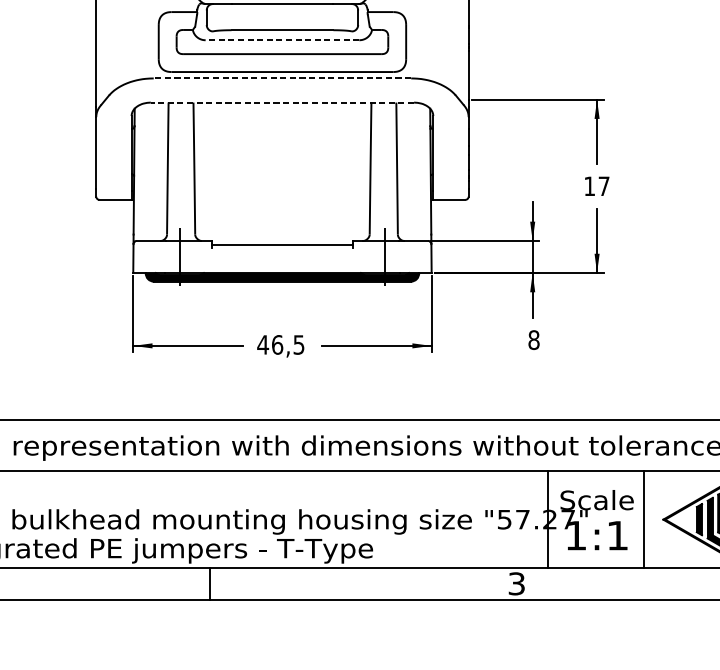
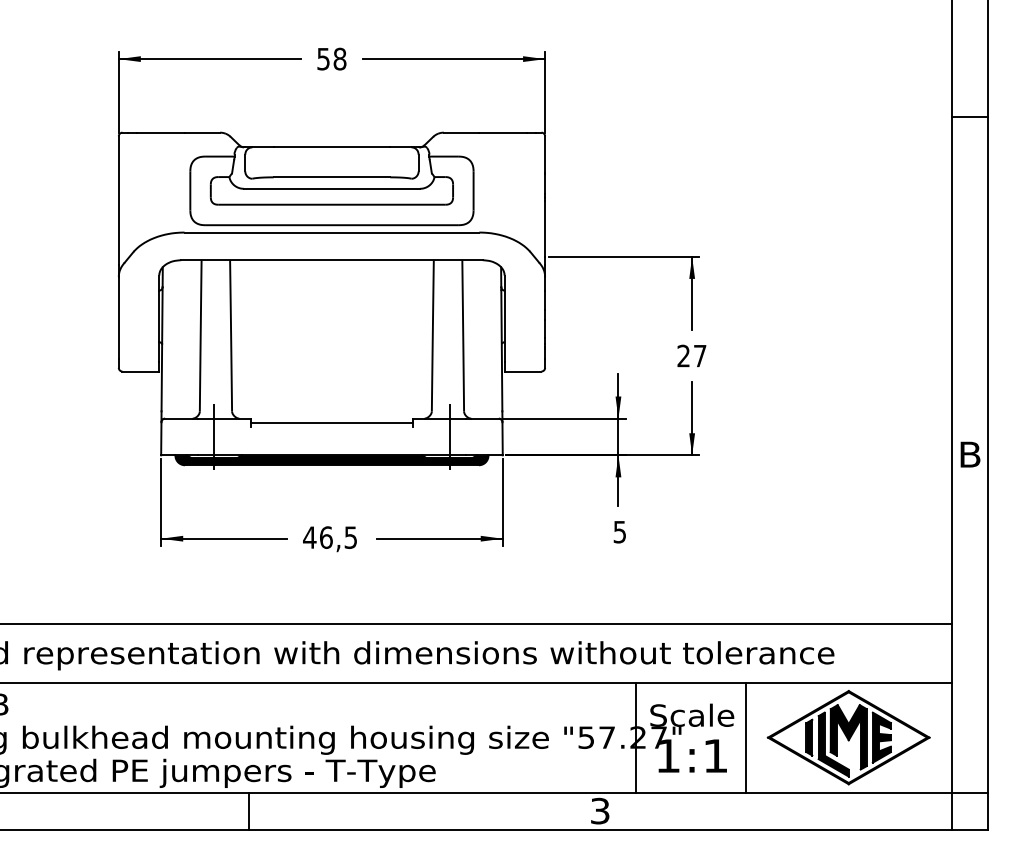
line: (282, 39) -> (331, 188), dashed -> solid
line: (282, 78) -> (331, 232), dashed -> solid
line: (282, 102) -> (331, 260), dashed -> solid
text: (589, 185) -> (683, 355), 17 -> 27
text: (533, 339) -> (619, 531), 8 -> 5

